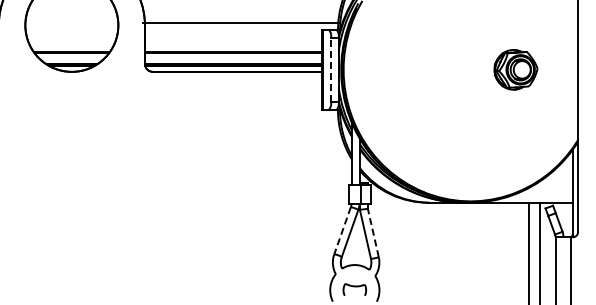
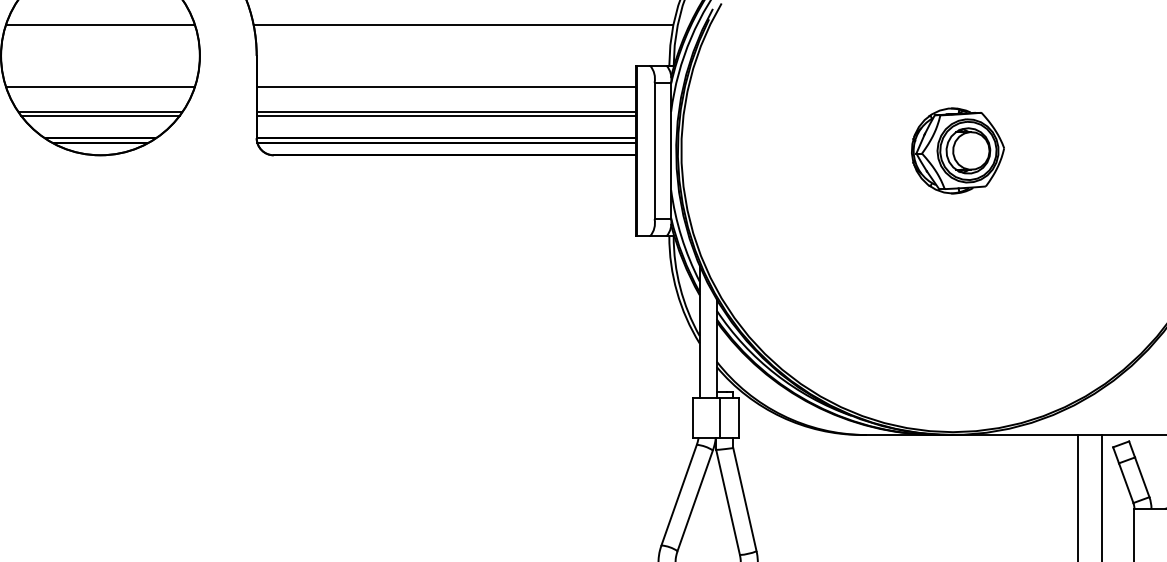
line: (71, 10) -> (99, 24), added
line: (241, 22) -> (463, 24), moved
line: (71, 39) -> (99, 86), added
line: (233, 39) -> (446, 86), added
line: (331, 69) -> (655, 150), dashed -> solid
part: (515, 69) -> (956, 150), moved
line: (342, 230) -> (679, 494), dashed -> solid
line: (373, 232) -> (745, 498), dashed -> solid

